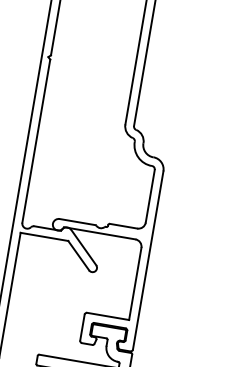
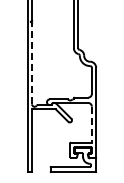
line: (37, 141) -> (32, 63), solid -> dashed
line: (134, 283) -> (91, 124), solid -> dashed

